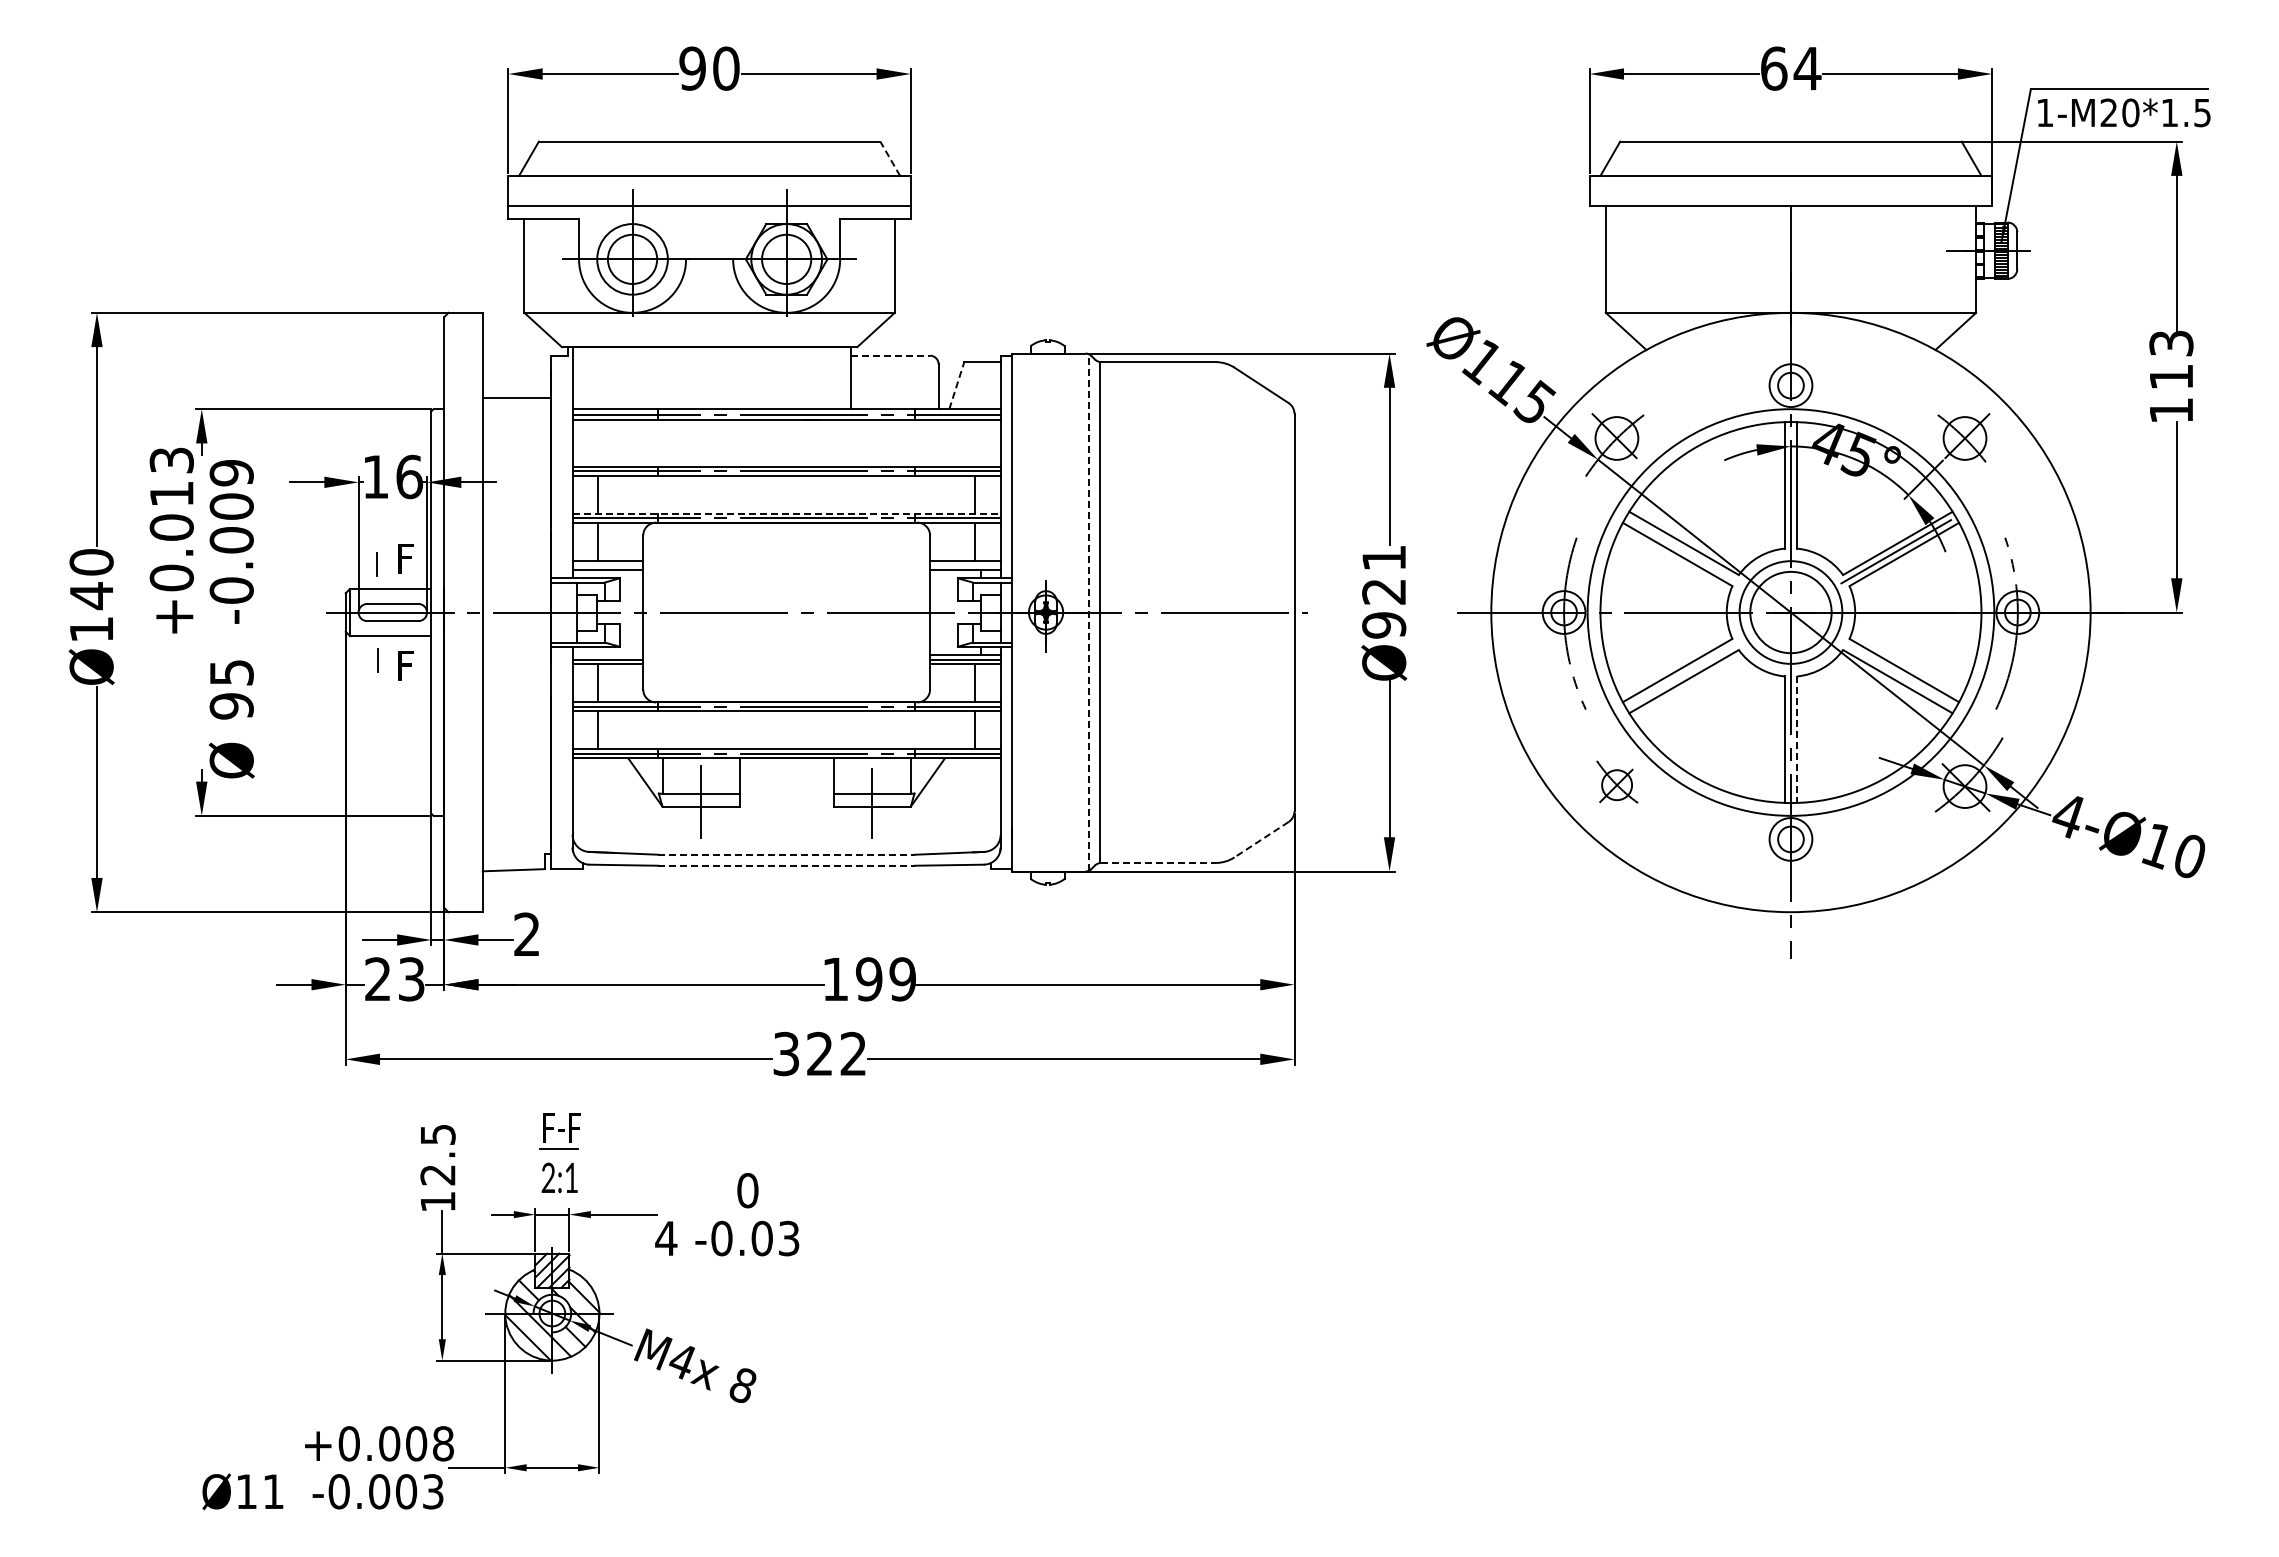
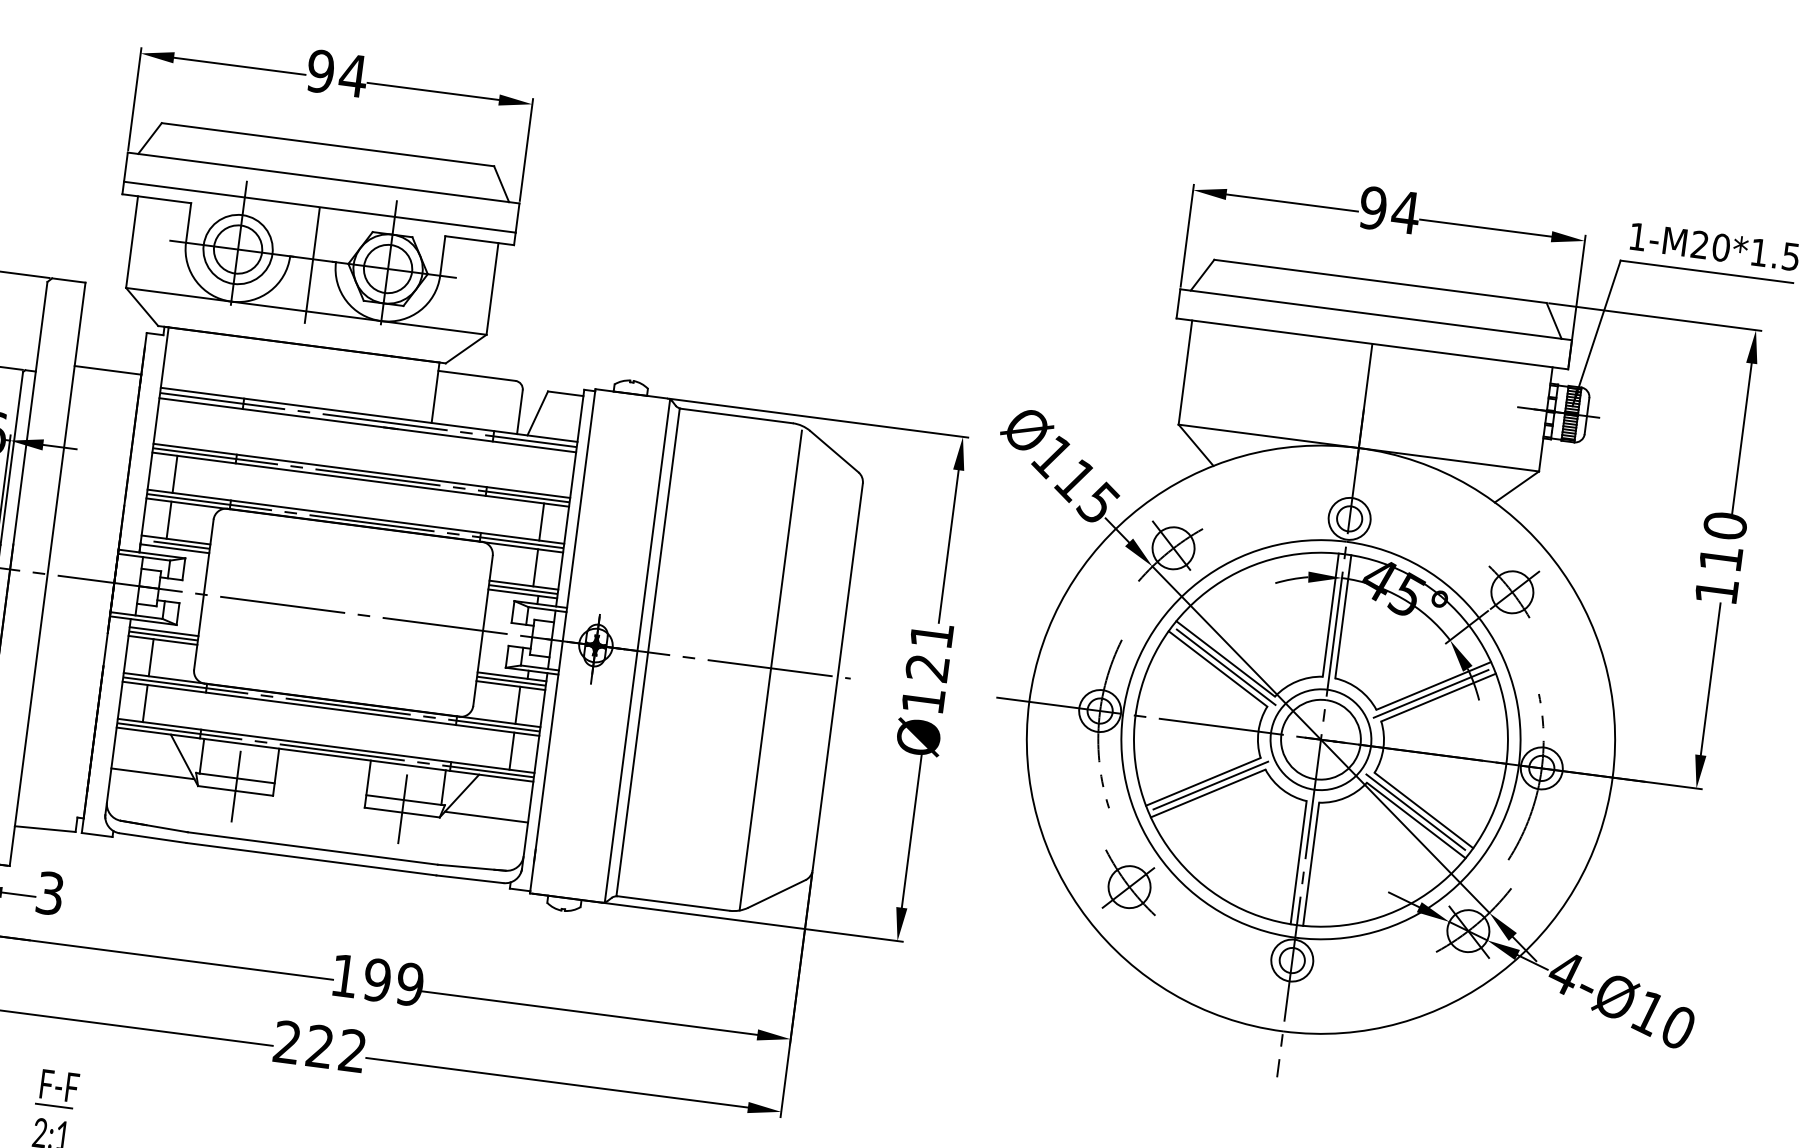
text: (726, 68) -> (353, 75), 90 -> 94
text: (1773, 68) -> (1372, 207), 64 -> 94
text: (2124, 112) -> (1715, 246), moved
line: (890, 158) -> (501, 183), dashed -> solid
line: (709, 265) -> (312, 265), added
text: (2171, 343) -> (1725, 525), 113 -> 110
line: (890, 355) -> (477, 375), dashed -> solid
line: (956, 385) -> (537, 413), dashed -> solid
line: (787, 513) -> (356, 516), dashed -> solid
line: (1680, 548) -> (1221, 663), added
line: (614, 565) -> (181, 545), added
line: (965, 565) -> (523, 589), added
line: (1088, 612) -> (637, 650), dashed -> solid
line: (1226, 614) -> (771, 670), added
text: (1384, 625) -> (923, 700), Ø921 -> Ø121
line: (607, 655) -> (163, 631), added
line: (1680, 676) -> (1205, 788), added
line: (1901, 676) -> (1420, 815), added
line: (1797, 740) -> (1311, 865), dashed -> solid
part: (1617, 781) -> (1130, 882), size x1.43
line: (614, 800) -> (152, 773), added
line: (957, 800) -> (485, 817), added
line: (1261, 839) -> (776, 893), dashed -> solid
line: (787, 854) -> (313, 848), dashed -> solid
line: (1158, 862) -> (673, 903), dashed -> solid
line: (787, 865) -> (312, 859), dashed -> solid
text: (526, 934) -> (49, 893), 2 -> 3
text: (785, 1054) -> (286, 1042), 322 -> 222

